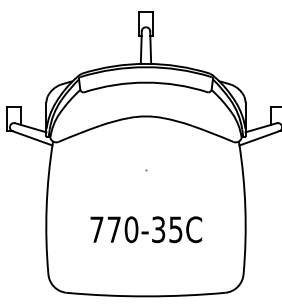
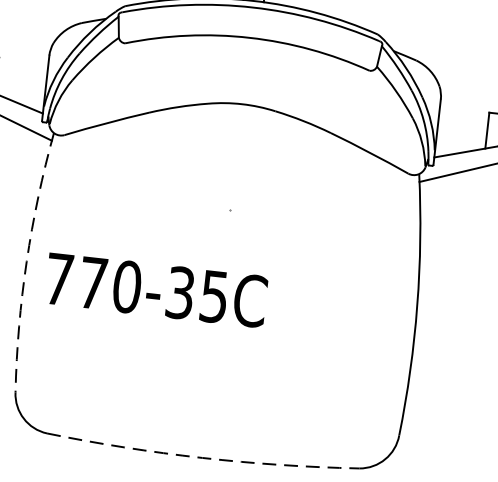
arc: (46, 207) -> (26, 261), solid -> dashed
text: (146, 229) -> (156, 289), moved
arc: (145, 296) -> (201, 458), solid -> dashed

